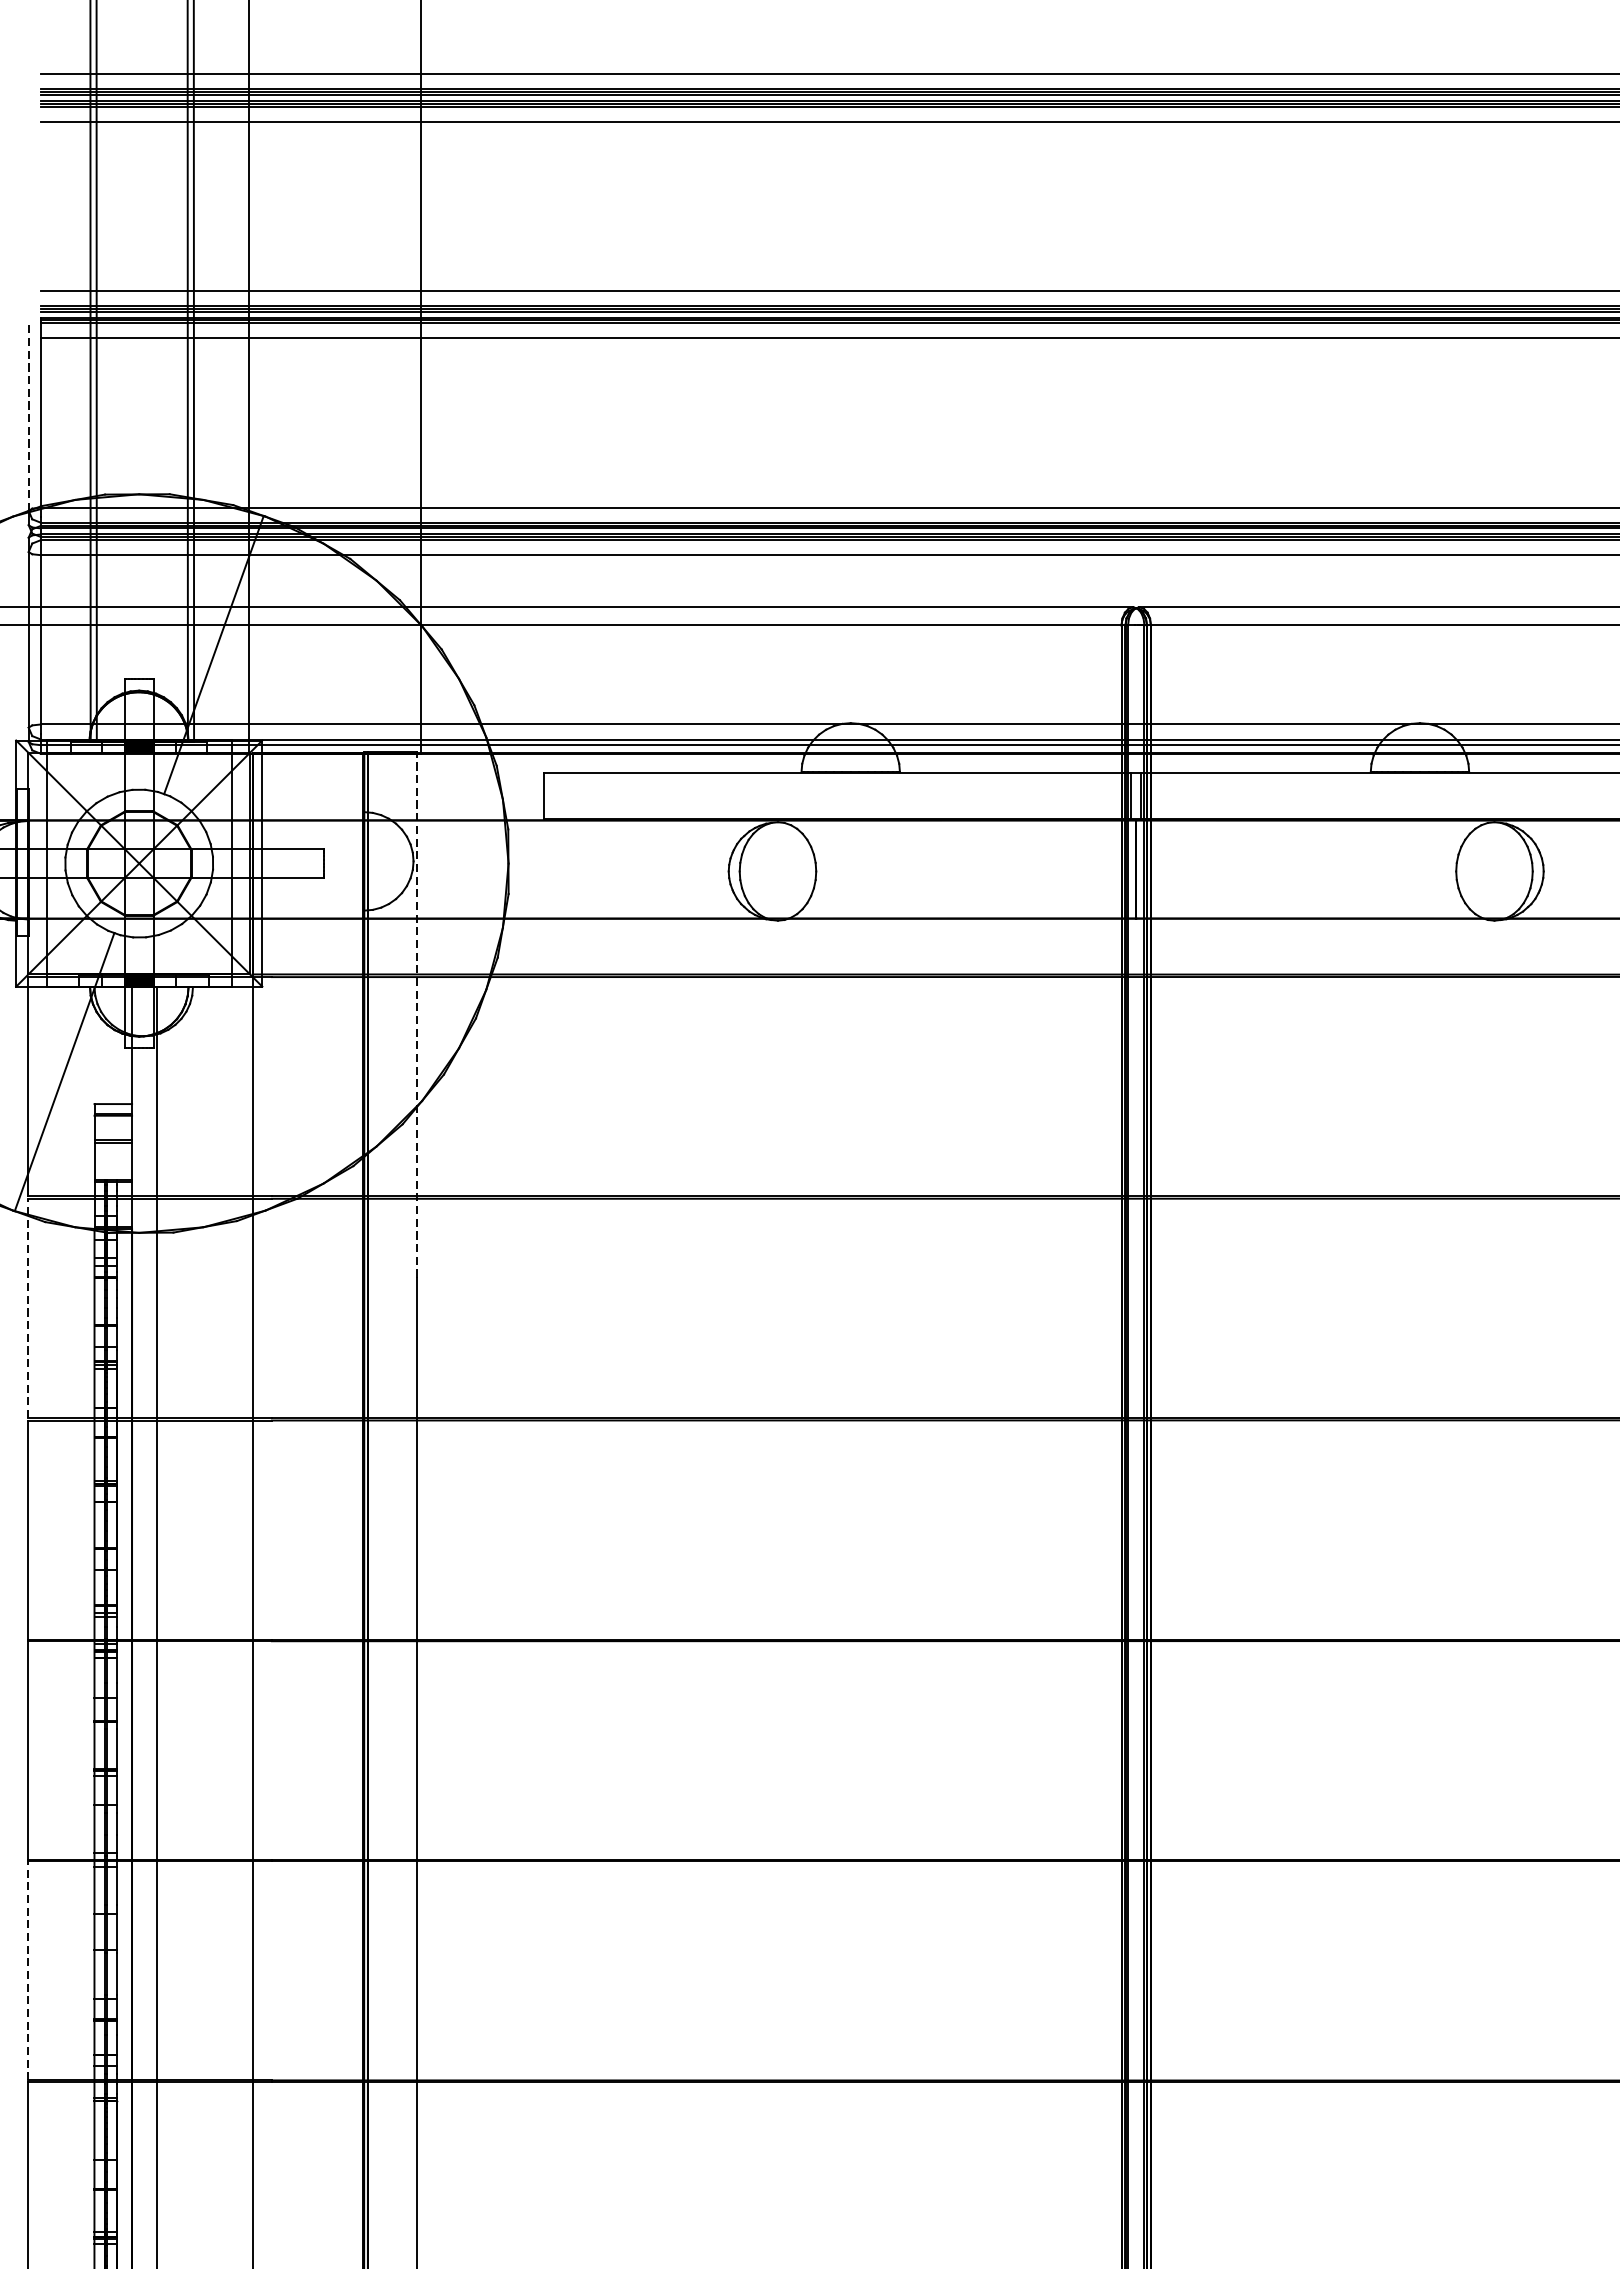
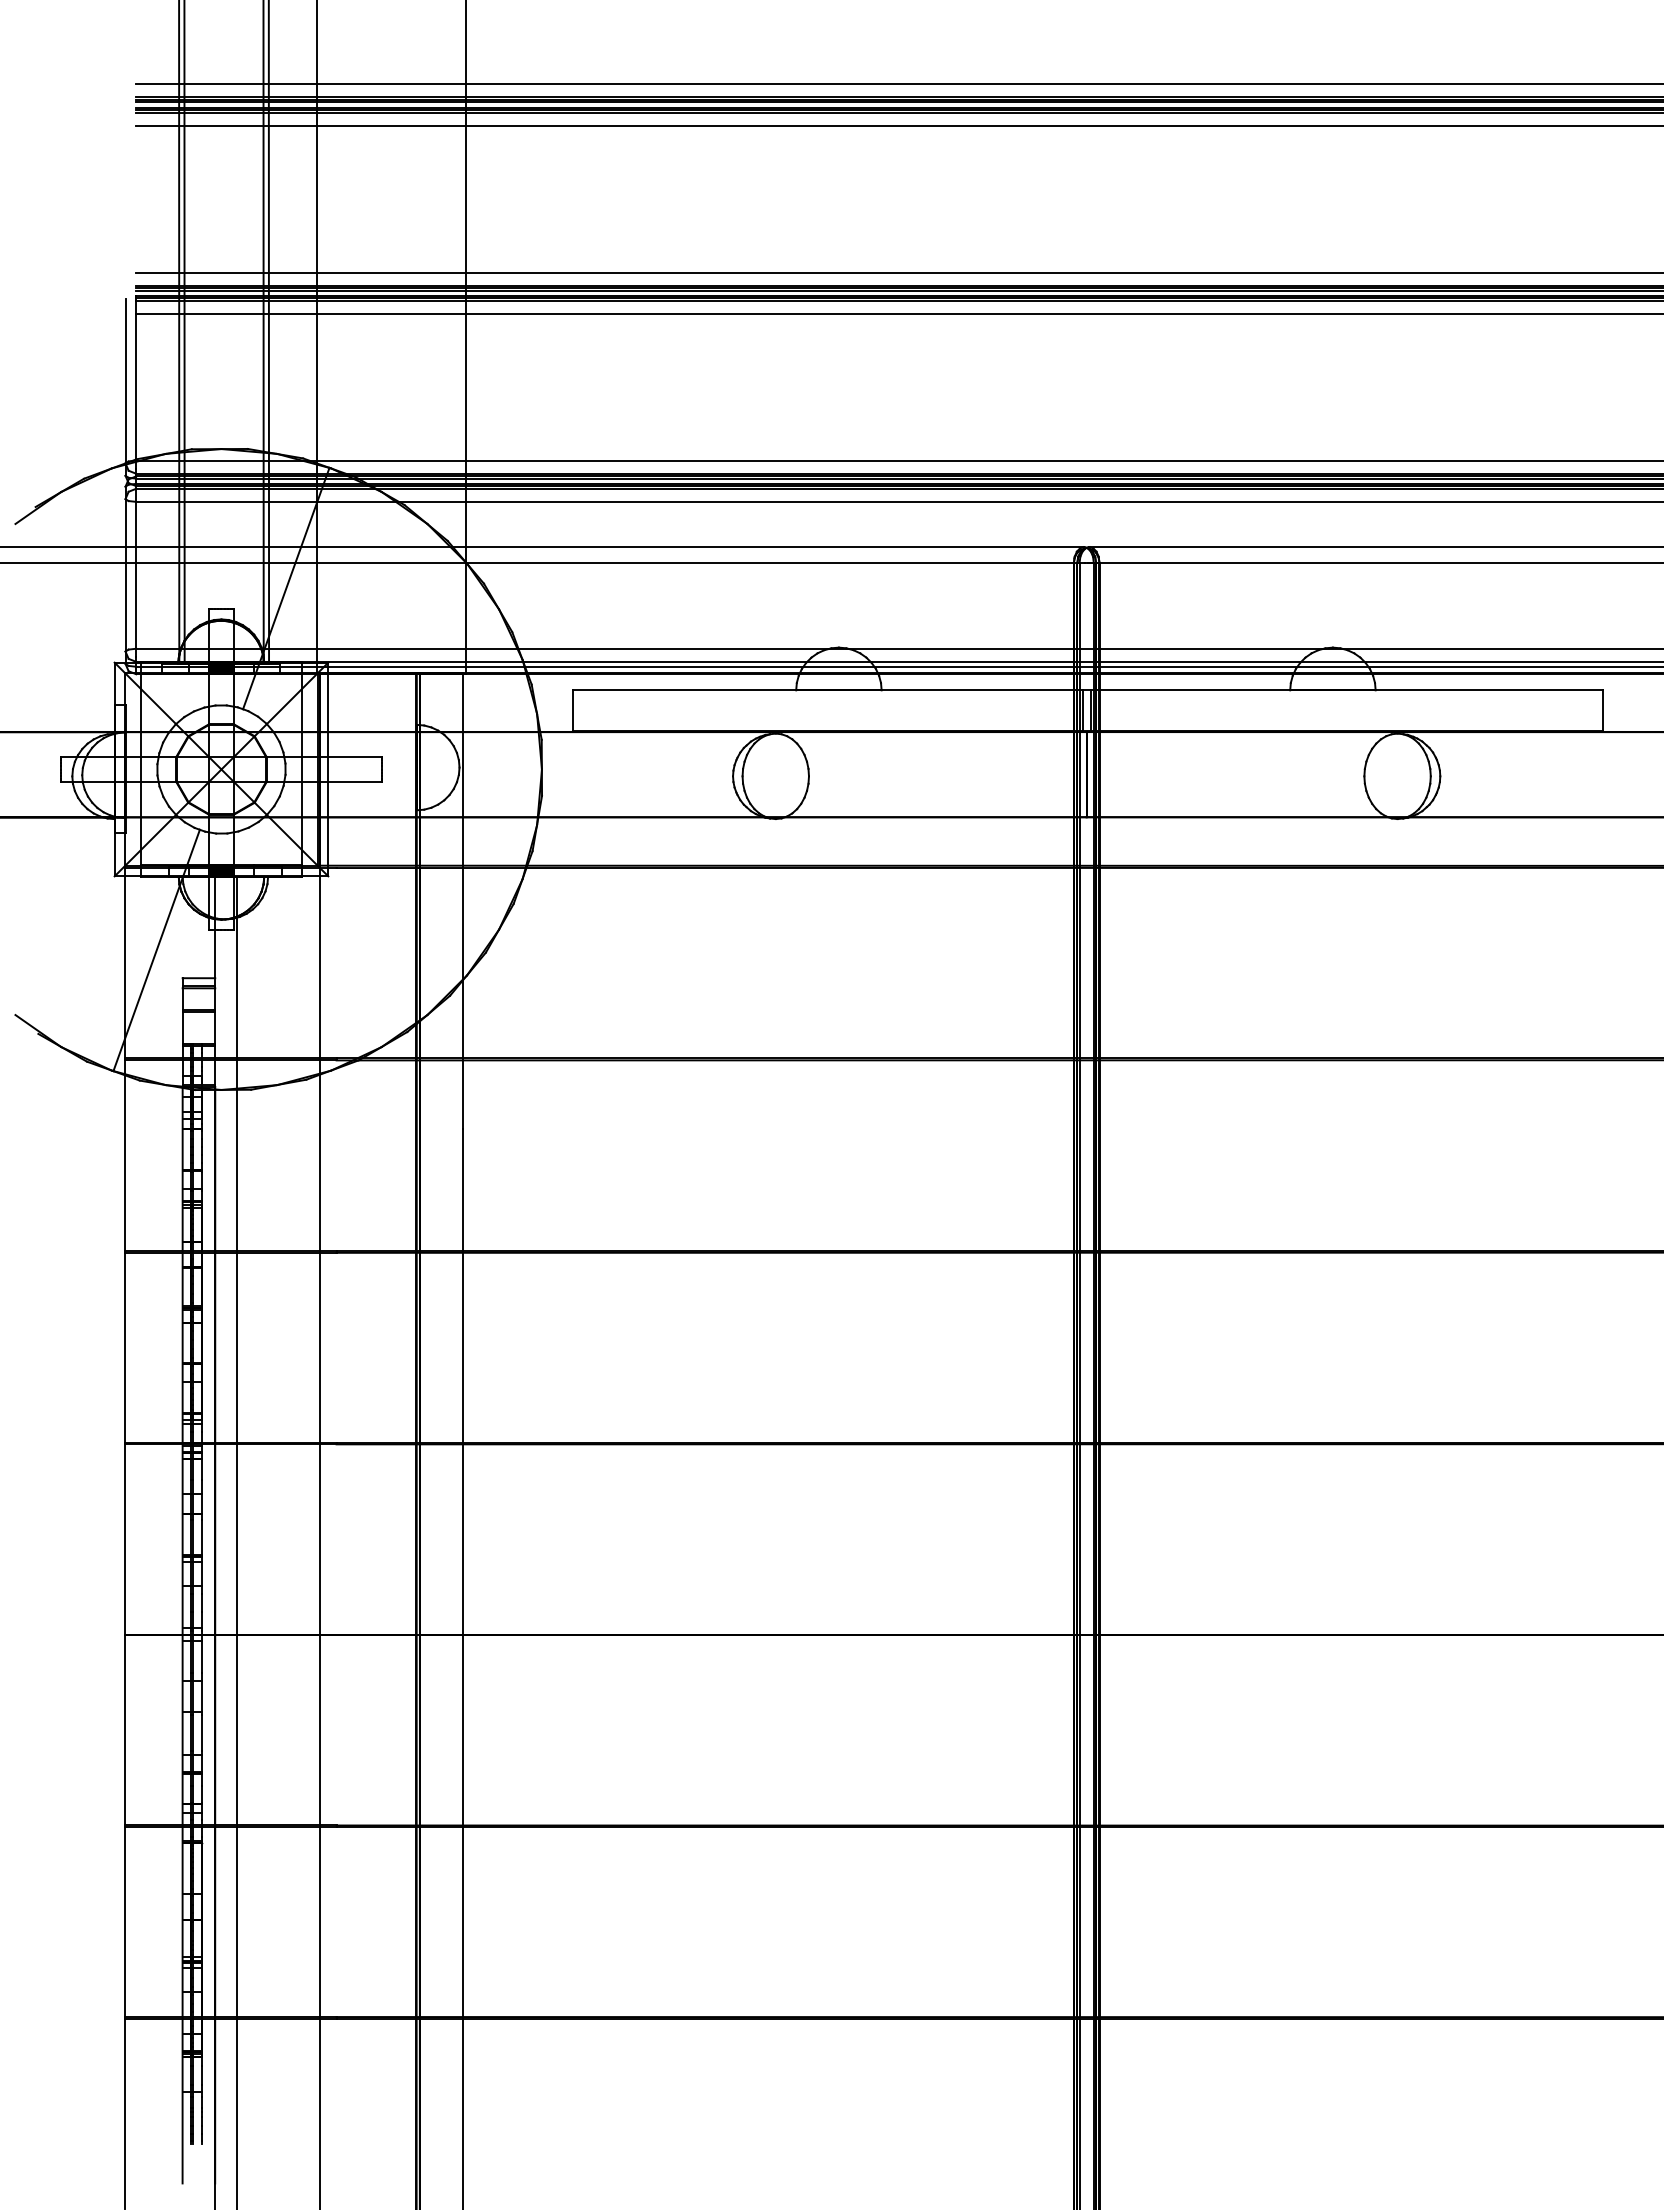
line: (28, 415) -> (125, 380), dashed -> solid
line: (416, 1015) -> (462, 901), dashed -> solid
line: (28, 1308) -> (125, 1155), dashed -> solid
line: (28, 1969) -> (125, 1729), dashed -> solid

